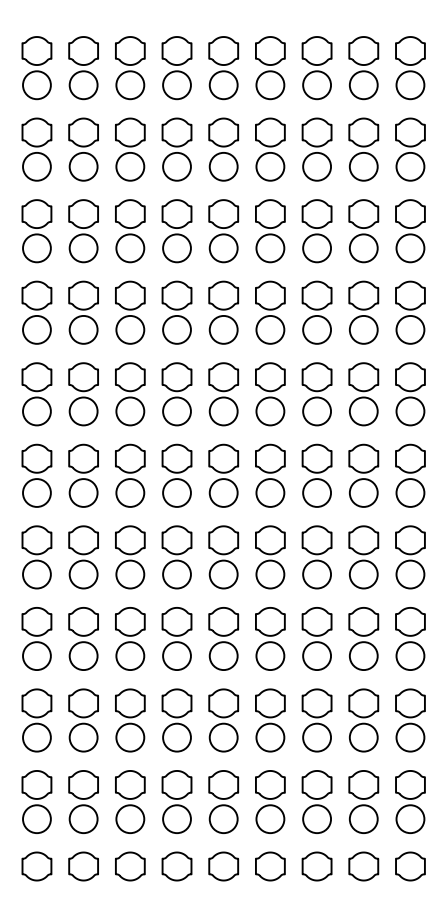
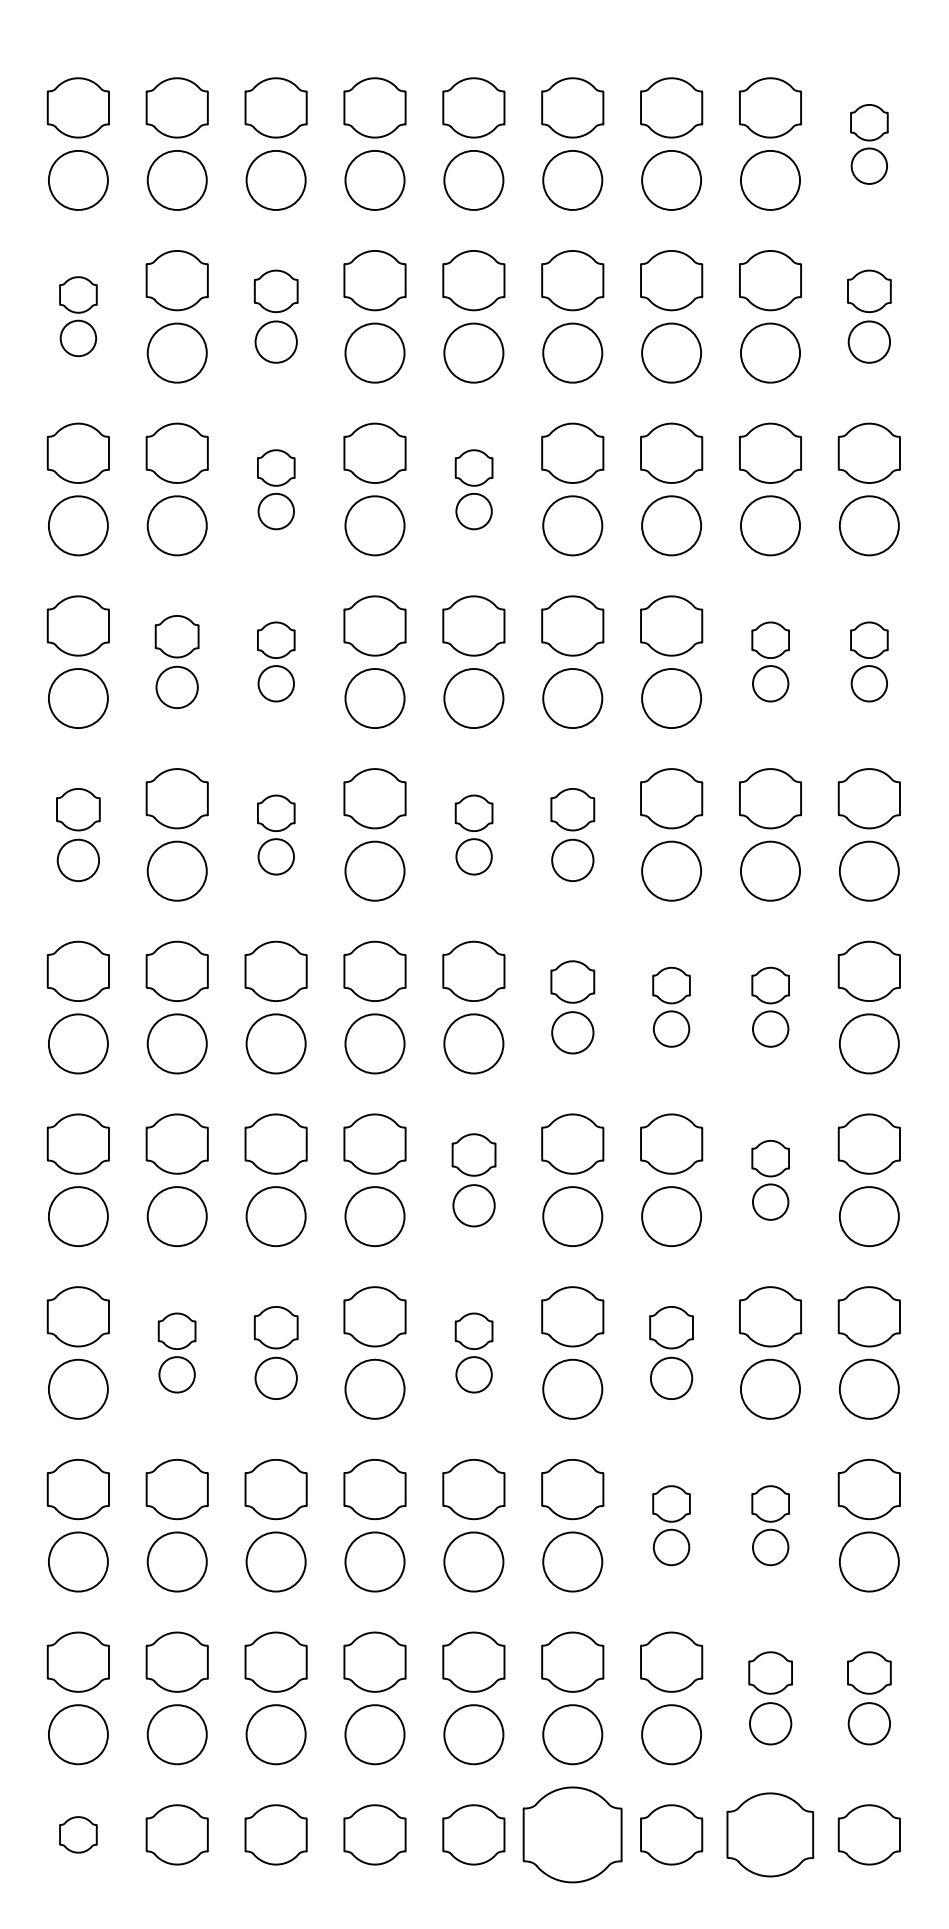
part: (410, 68) -> (869, 144), size x0.6
part: (36, 149) -> (77, 316), size x0.6
part: (130, 149) -> (276, 316), size x0.7
part: (410, 149) -> (869, 316), size x0.7
part: (130, 231) -> (276, 490), size x0.6
part: (223, 231) -> (473, 490), size x0.6
part: (83, 312) -> (176, 661), size x0.7
part: (130, 312) -> (276, 661), size x0.6
part: (363, 312) -> (769, 661), size x0.6
part: (410, 312) -> (869, 661), size x0.6
part: (36, 394) -> (77, 835), size x0.7
part: (130, 394) -> (276, 835), size x0.6
part: (223, 394) -> (473, 835), size x0.6
part: (270, 394) -> (572, 835), size x0.7
part: (270, 475) -> (572, 1006), size x0.7
part: (316, 475) -> (670, 1006), size x0.6
part: (363, 475) -> (769, 1006), size x0.6
part: (223, 557) -> (473, 1180), size x0.7
part: (363, 557) -> (769, 1180), size x0.6
part: (83, 638) -> (176, 1352), size x0.6
part: (130, 638) -> (276, 1352), size x0.7
part: (223, 638) -> (473, 1352), size x0.6
part: (316, 638) -> (670, 1352), size x0.7
part: (316, 720) -> (670, 1525), size x0.6
part: (363, 720) -> (769, 1525), size x0.6
part: (363, 801) -> (769, 1697), size x0.7
part: (410, 801) -> (869, 1697), size x0.7
part: (36, 866) -> (77, 1834), size x0.6
part: (270, 866) -> (572, 1834), size x1.6
part: (363, 866) -> (769, 1834), size x1.4

